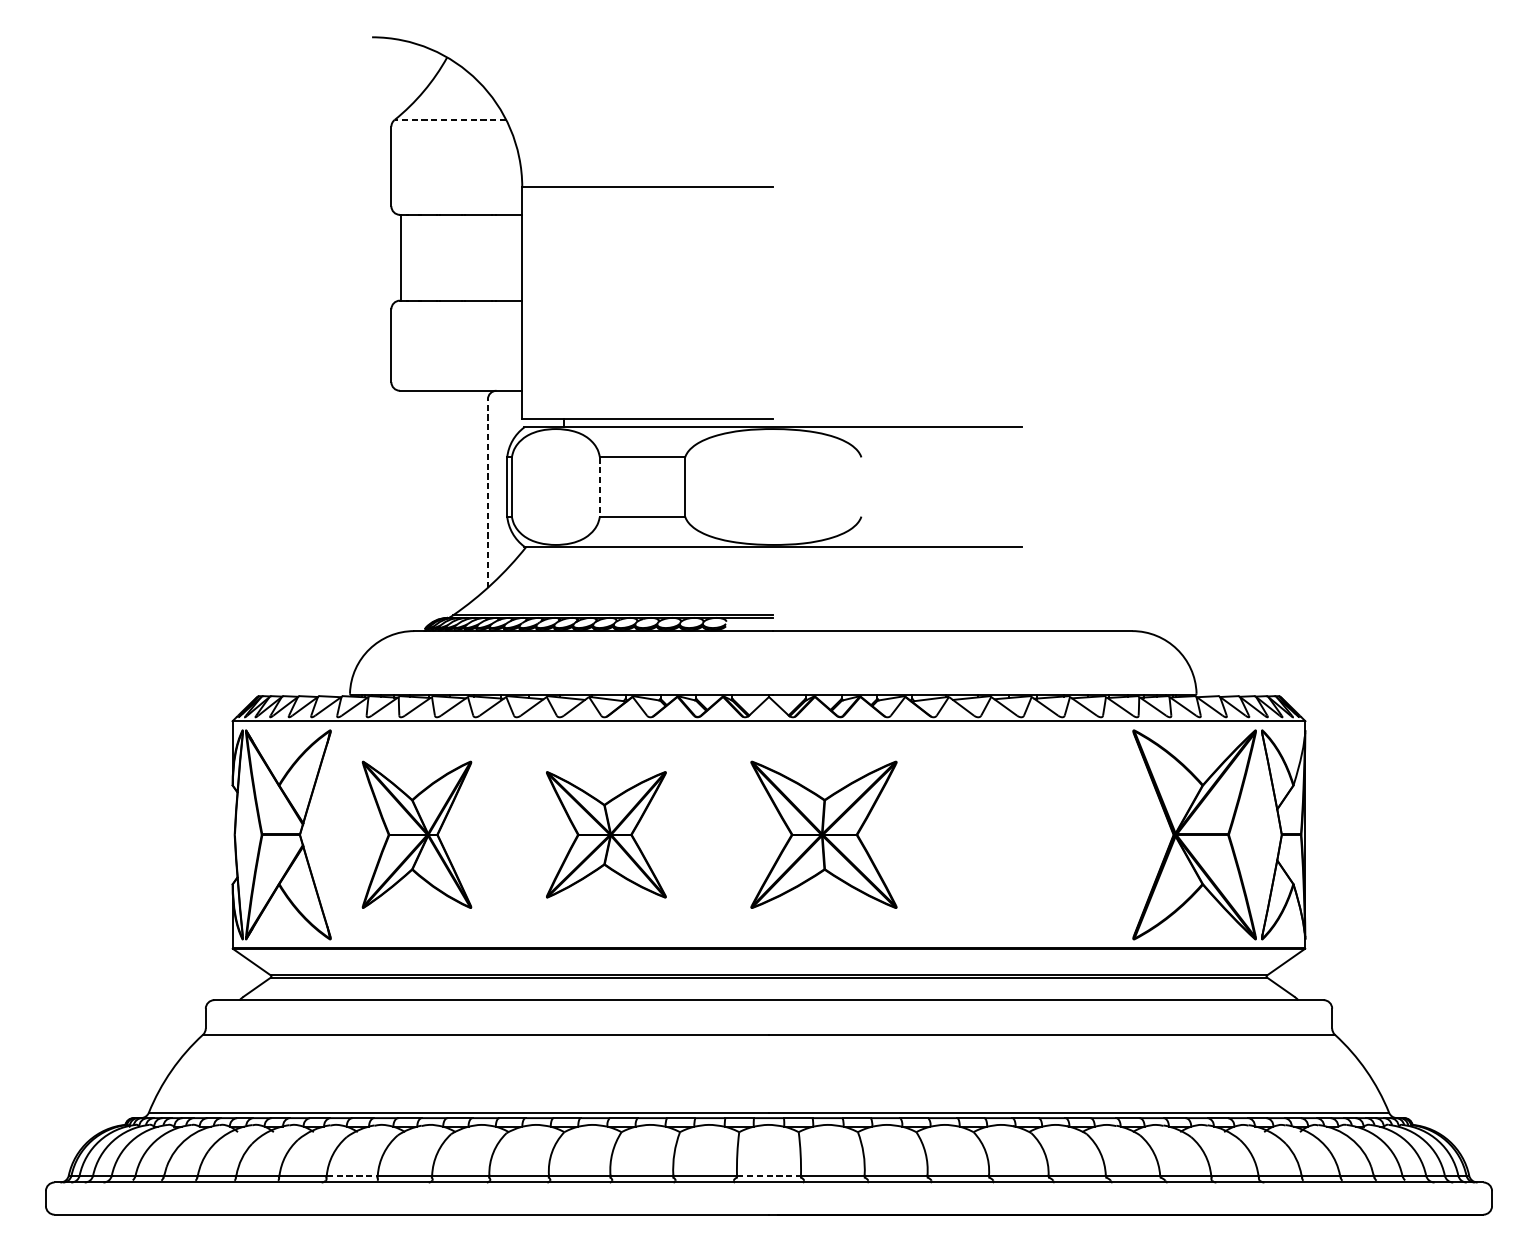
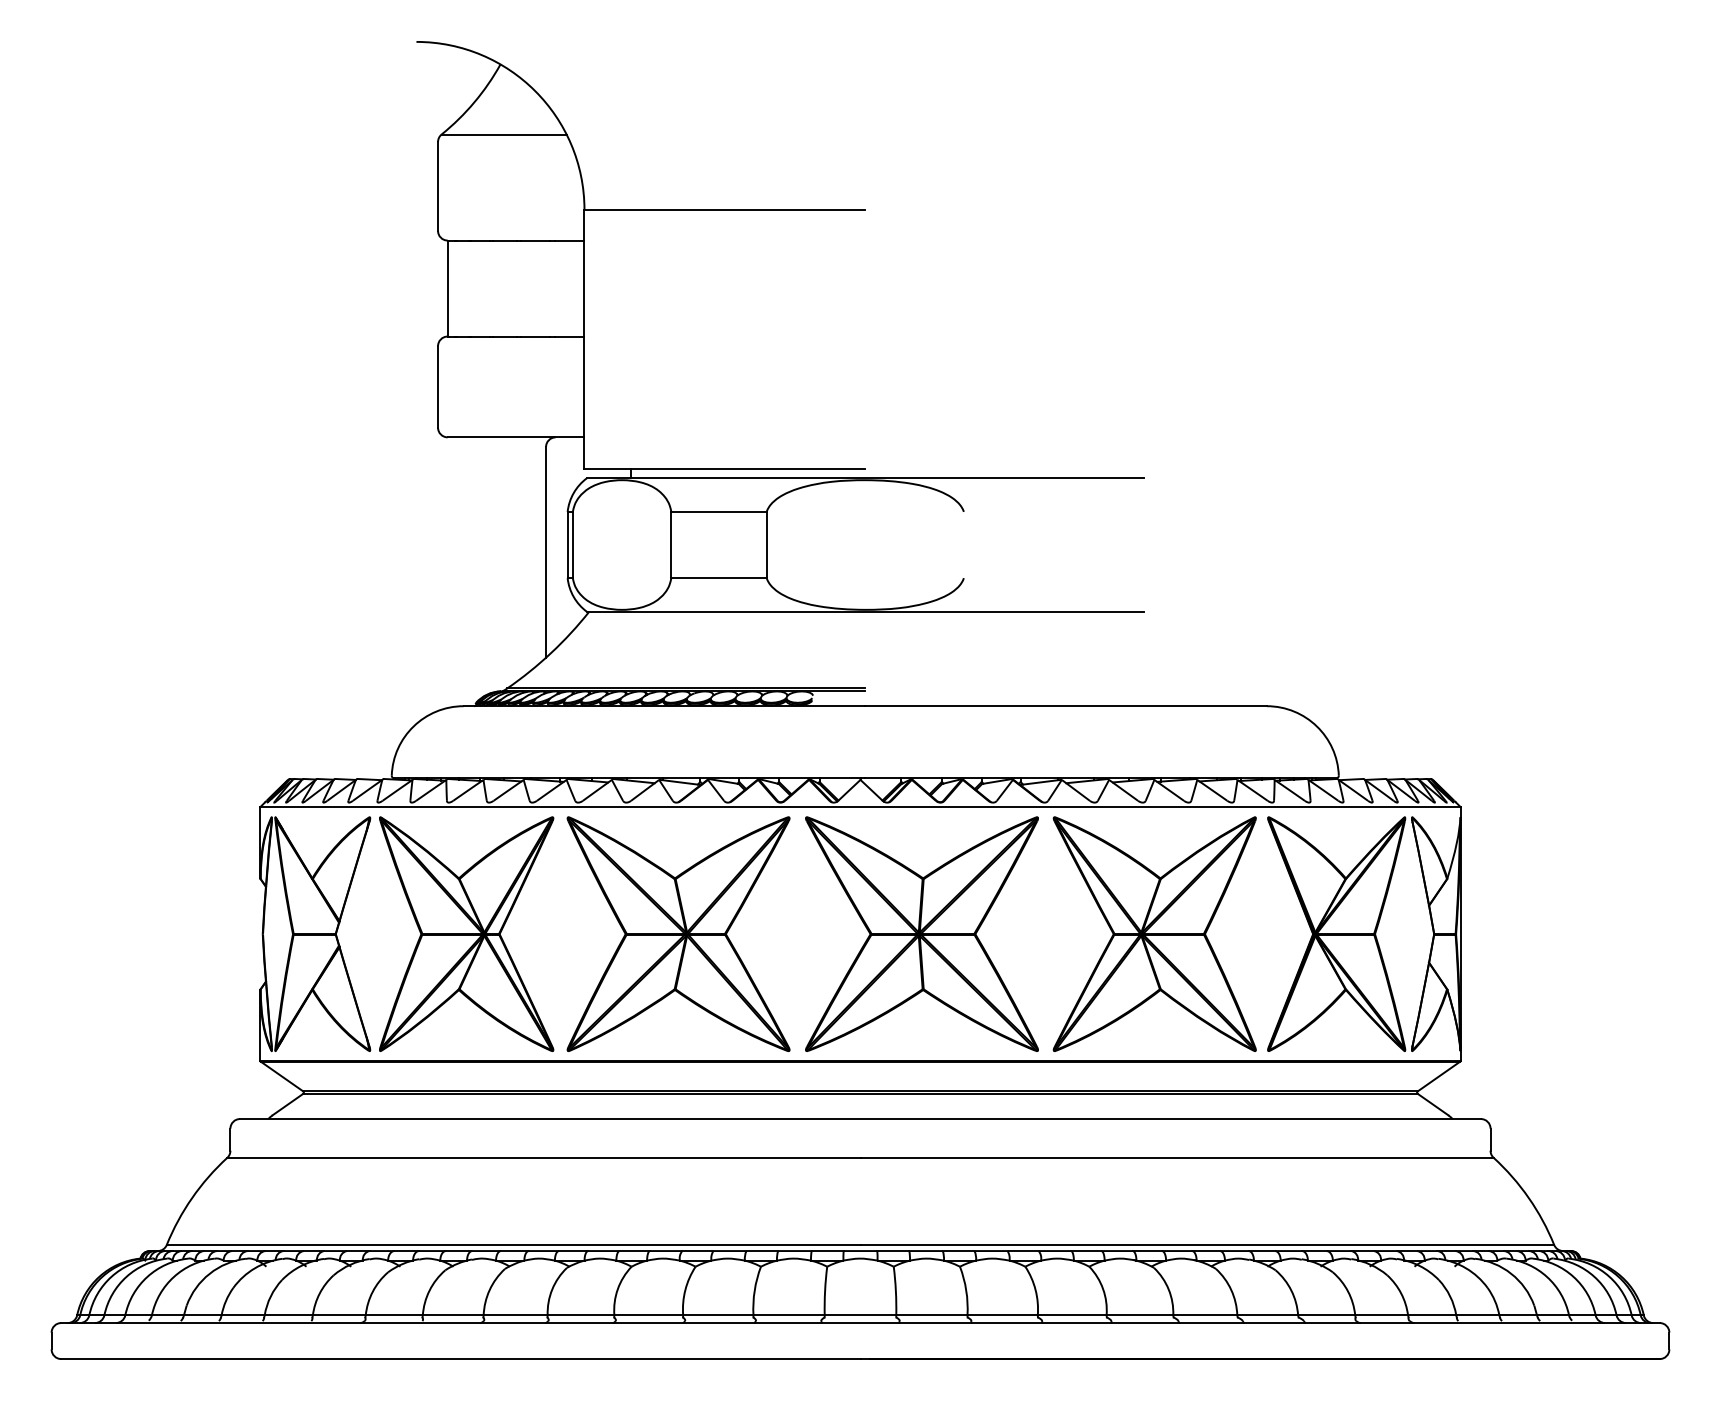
line: (449, 120) -> (503, 134), dashed -> solid
line: (600, 487) -> (671, 545), dashed -> solid
line: (488, 492) -> (546, 551), dashed -> solid
part: (416, 834) -> (466, 933), size x1.43
part: (606, 834) -> (678, 933), size x1.67
part: (823, 834) -> (921, 933), size x1.43
part: (1031, 834) -> (1154, 933), added
line: (352, 1175) -> (394, 1315), dashed -> solid
line: (769, 1175) -> (860, 1315), dashed -> solid

